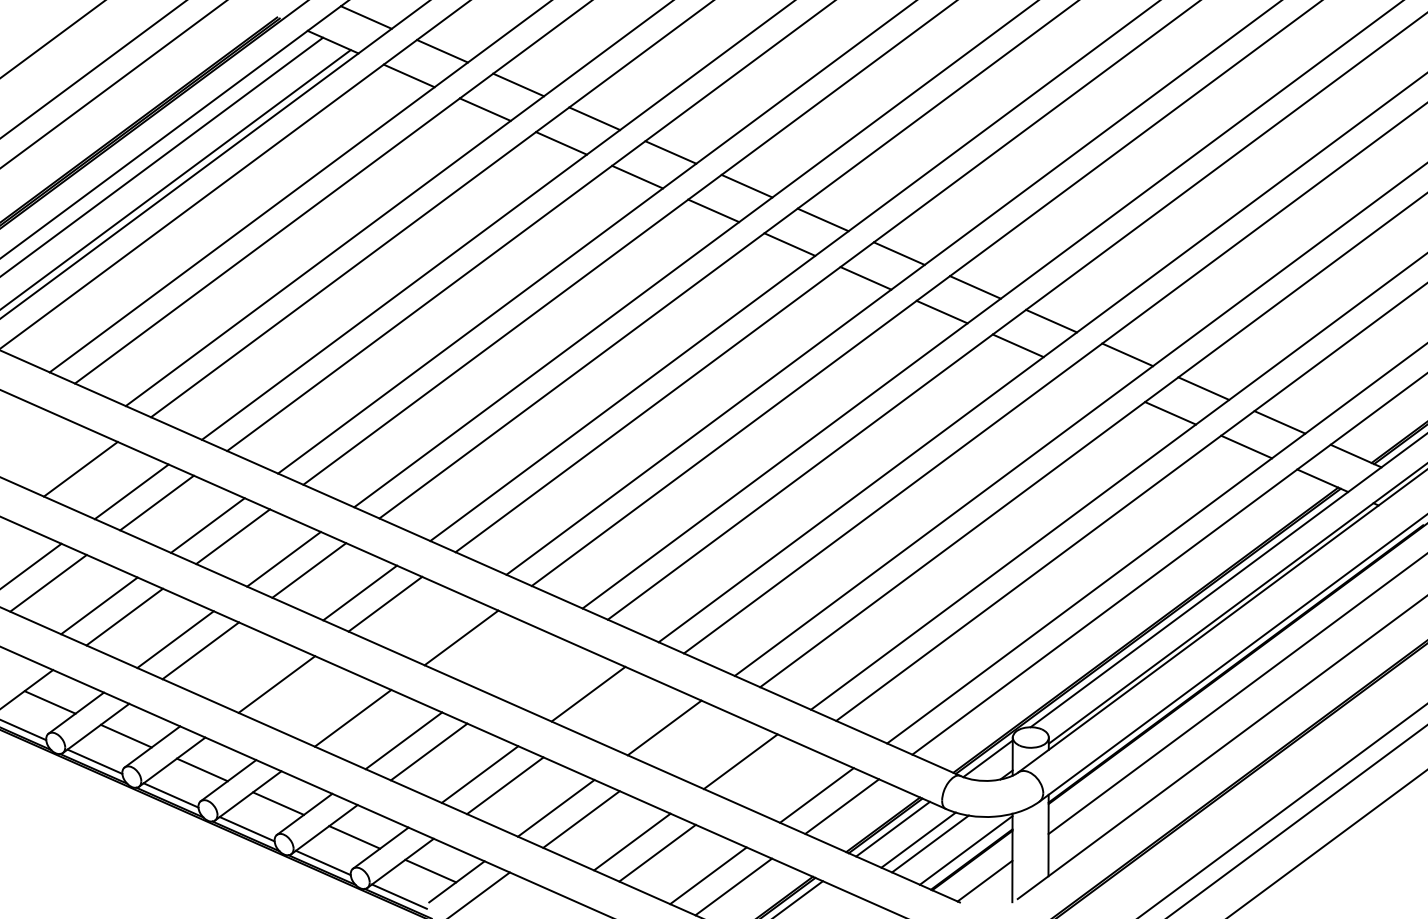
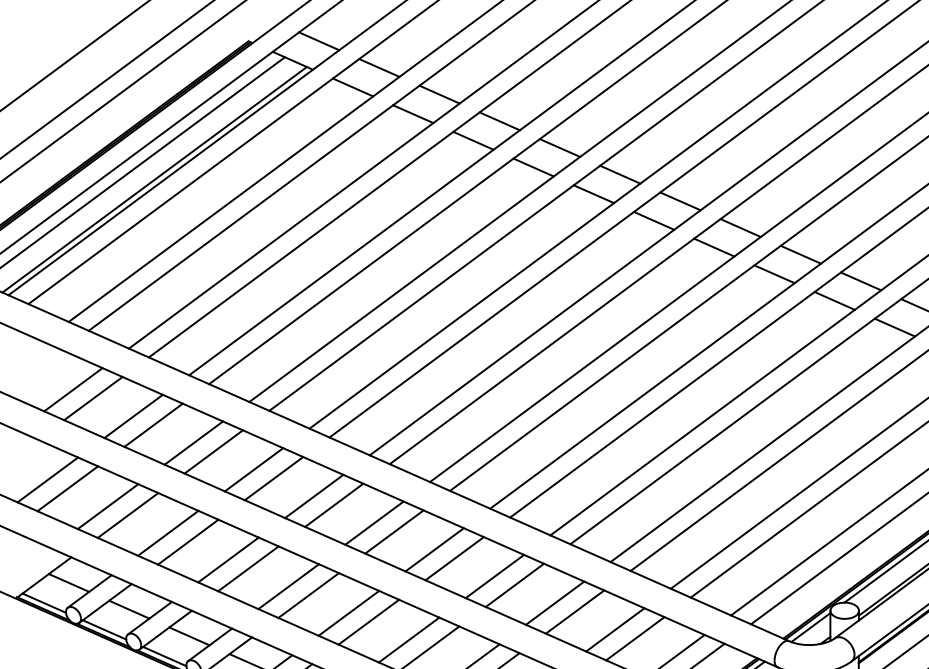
line: (1093, 379) -> (894, 327), added
line: (55, 457) -> (73, 389), added
line: (436, 626) -> (374, 522), added
line: (512, 660) -> (434, 549), added
line: (537, 671) -> (454, 558), added
line: (251, 673) -> (228, 560), added
line: (613, 705) -> (514, 585), added
line: (327, 706) -> (288, 586), added
line: (689, 738) -> (574, 611), added
line: (765, 772) -> (634, 638), added

